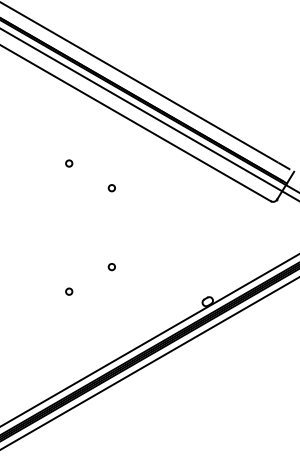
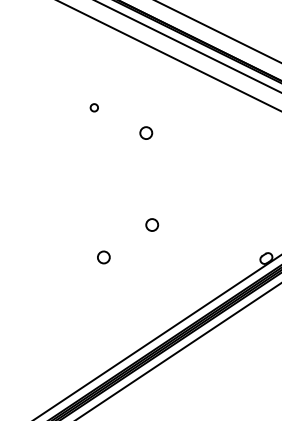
circle: (111, 188) -> (145, 133), size x1.6
circle: (111, 267) -> (151, 225), size x1.6
circle: (69, 291) -> (104, 257), size x1.6

